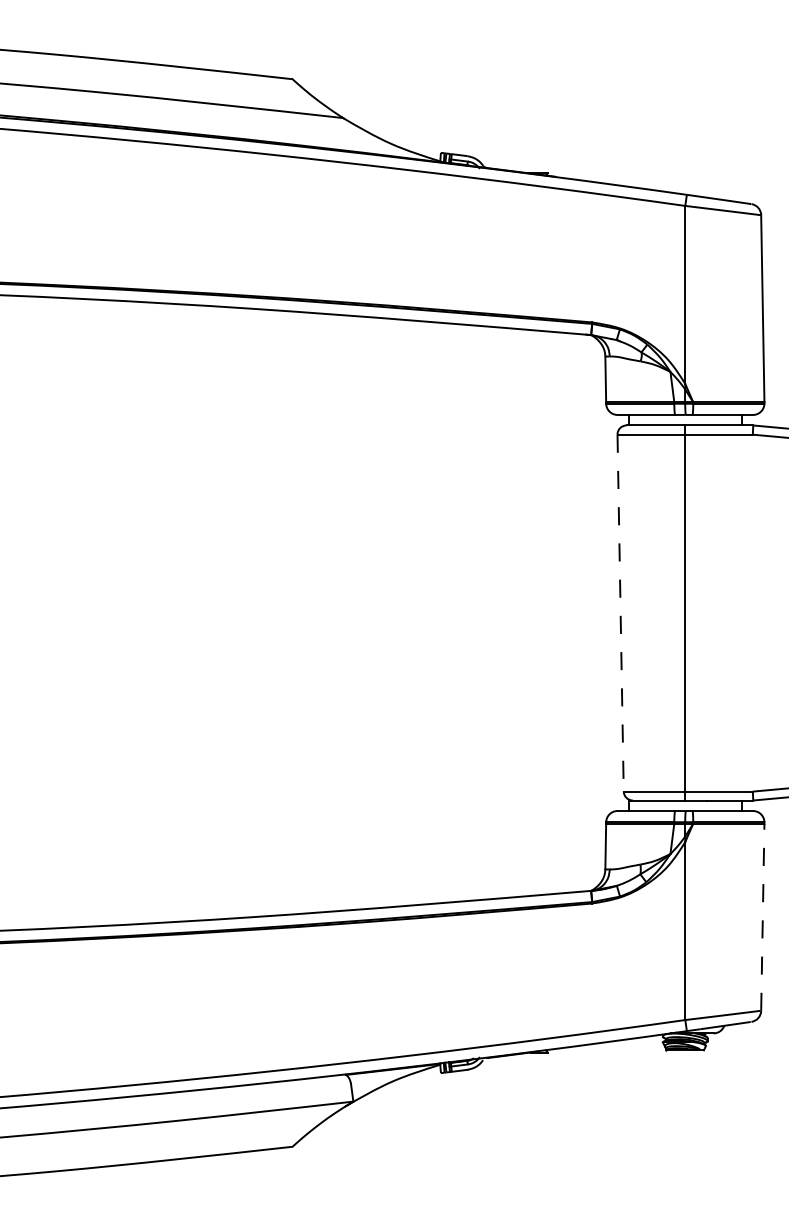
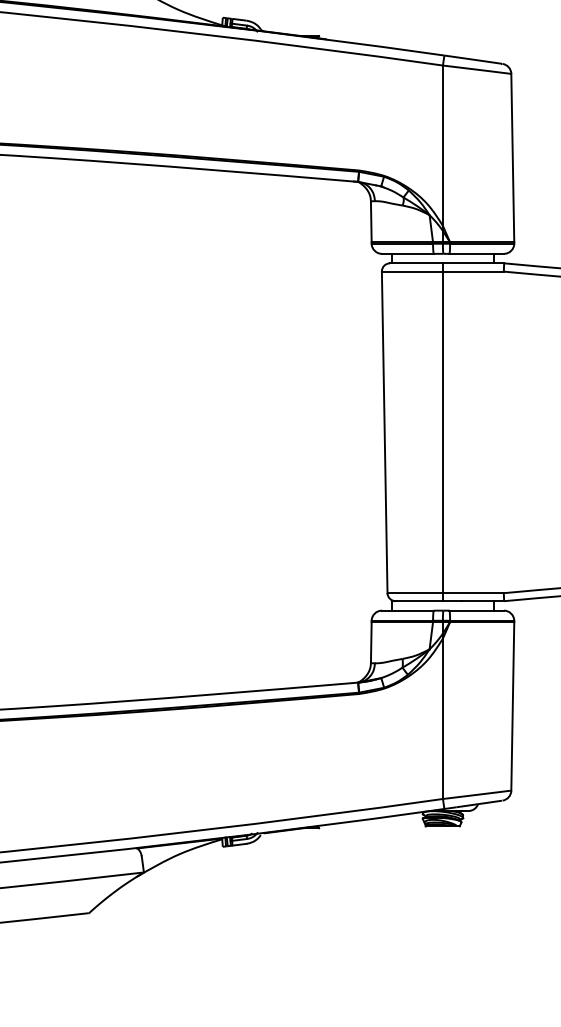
line: (620, 613) -> (384, 432), dashed -> solid
line: (762, 917) -> (512, 706), dashed -> solid

